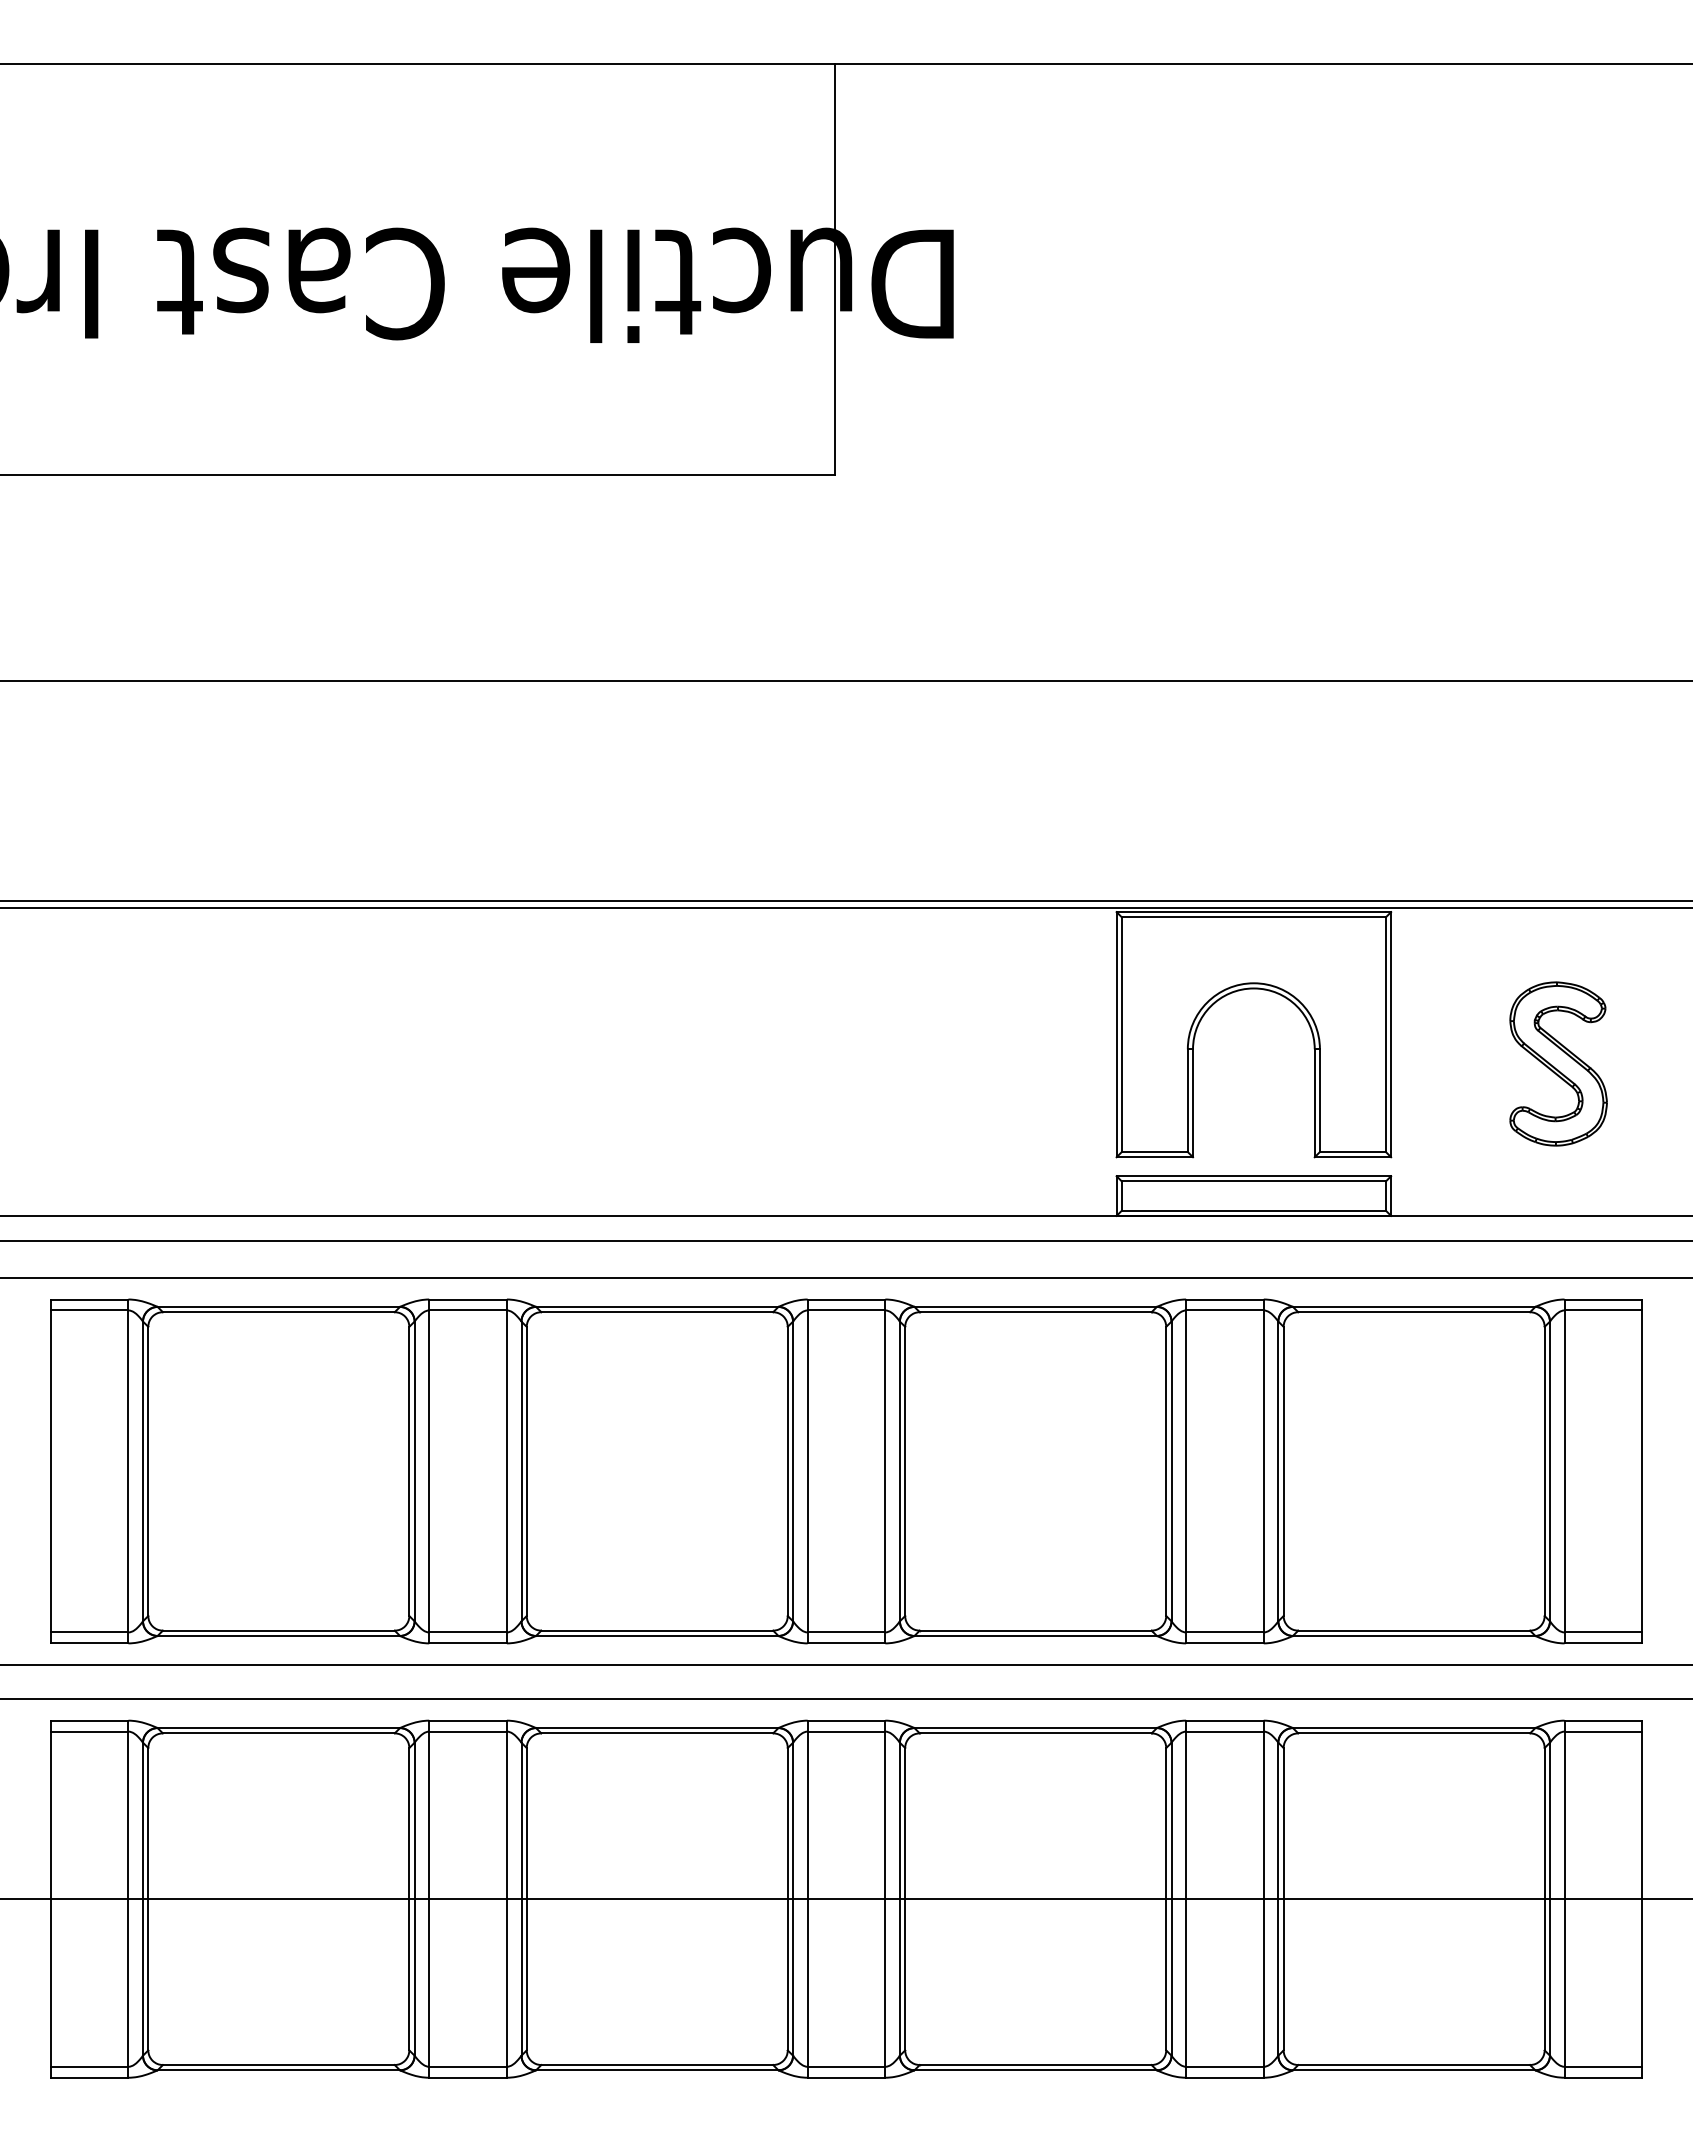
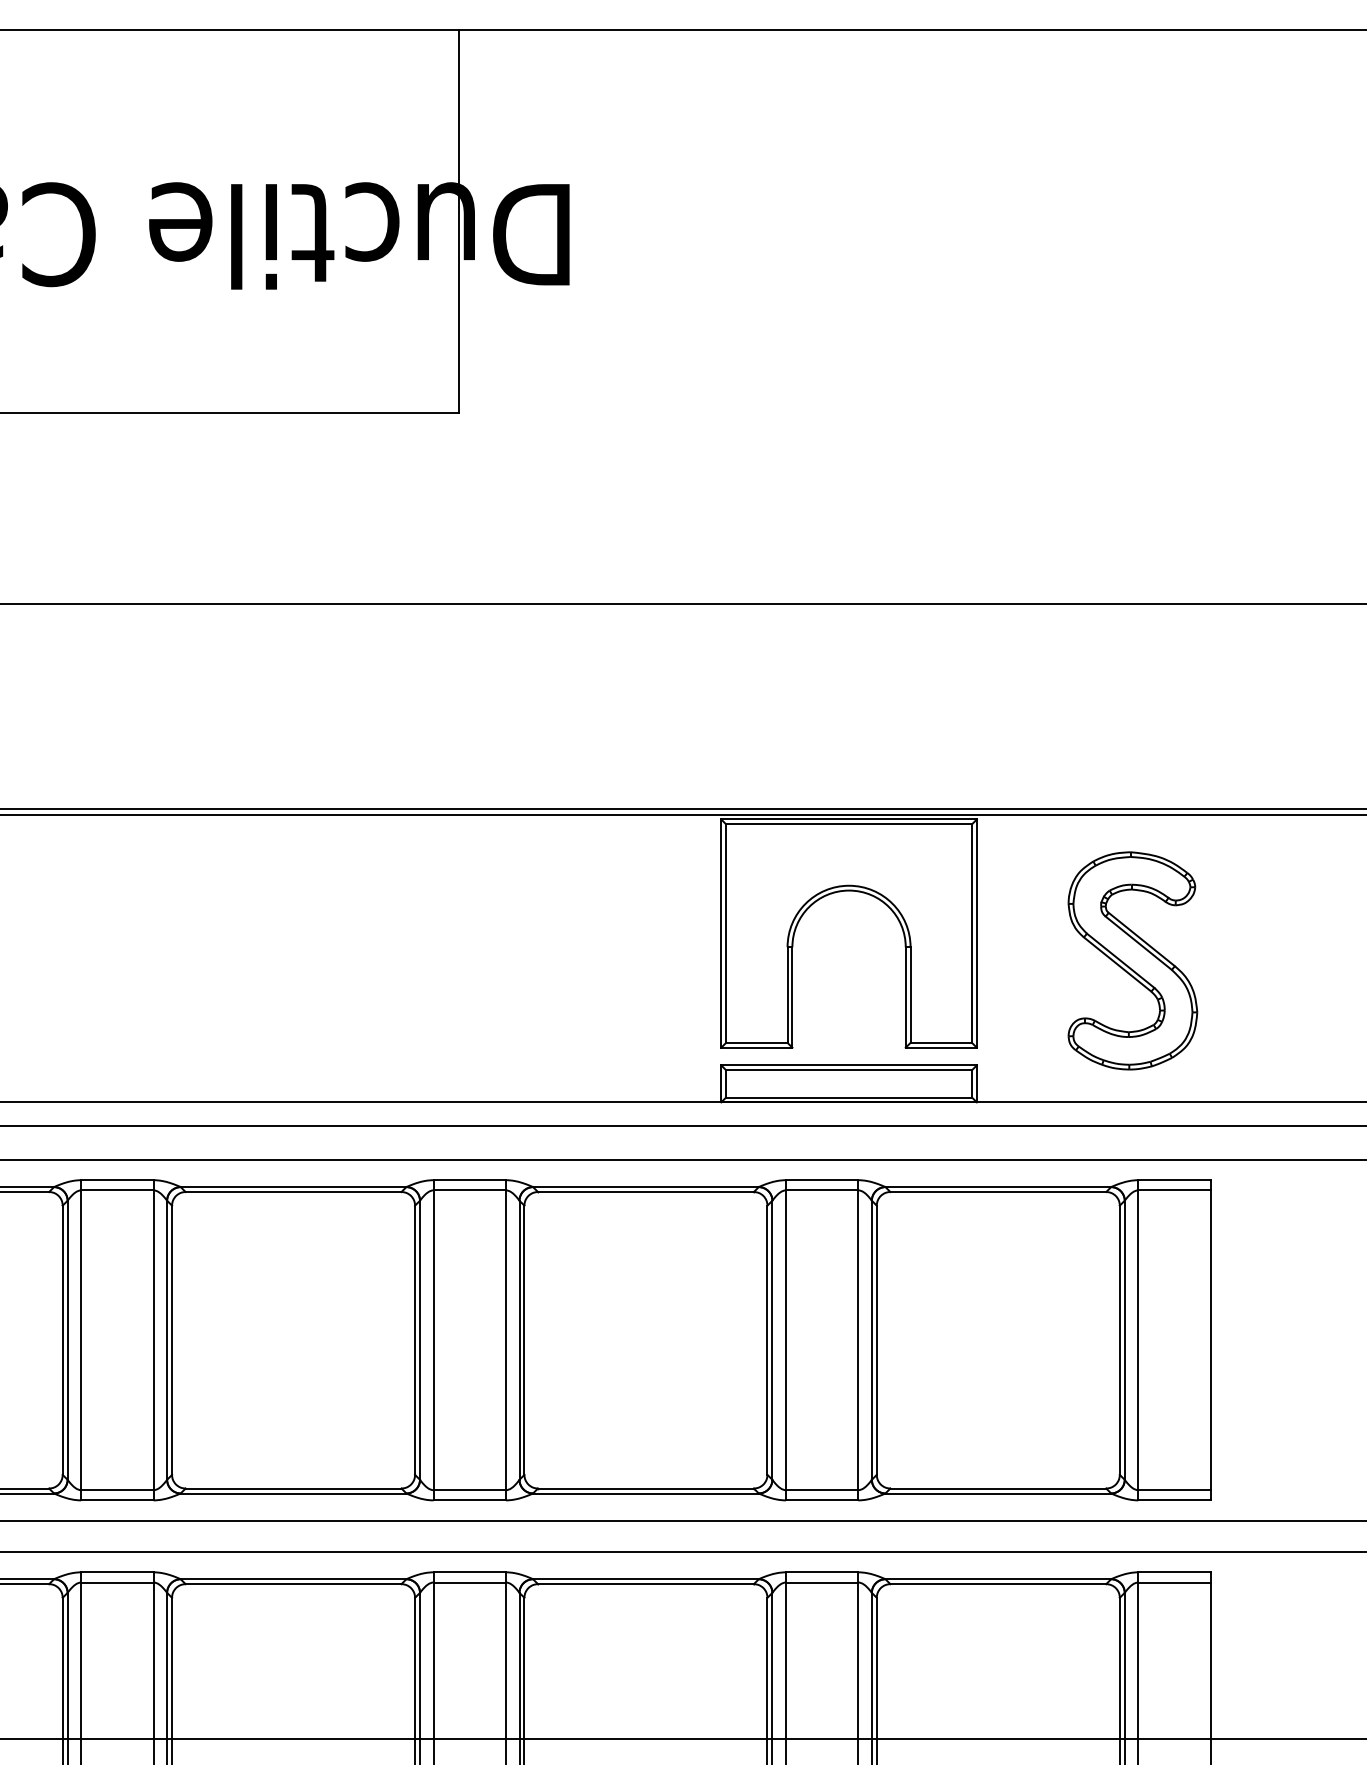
part: (1558, 1063) -> (1132, 960), size x1.43

